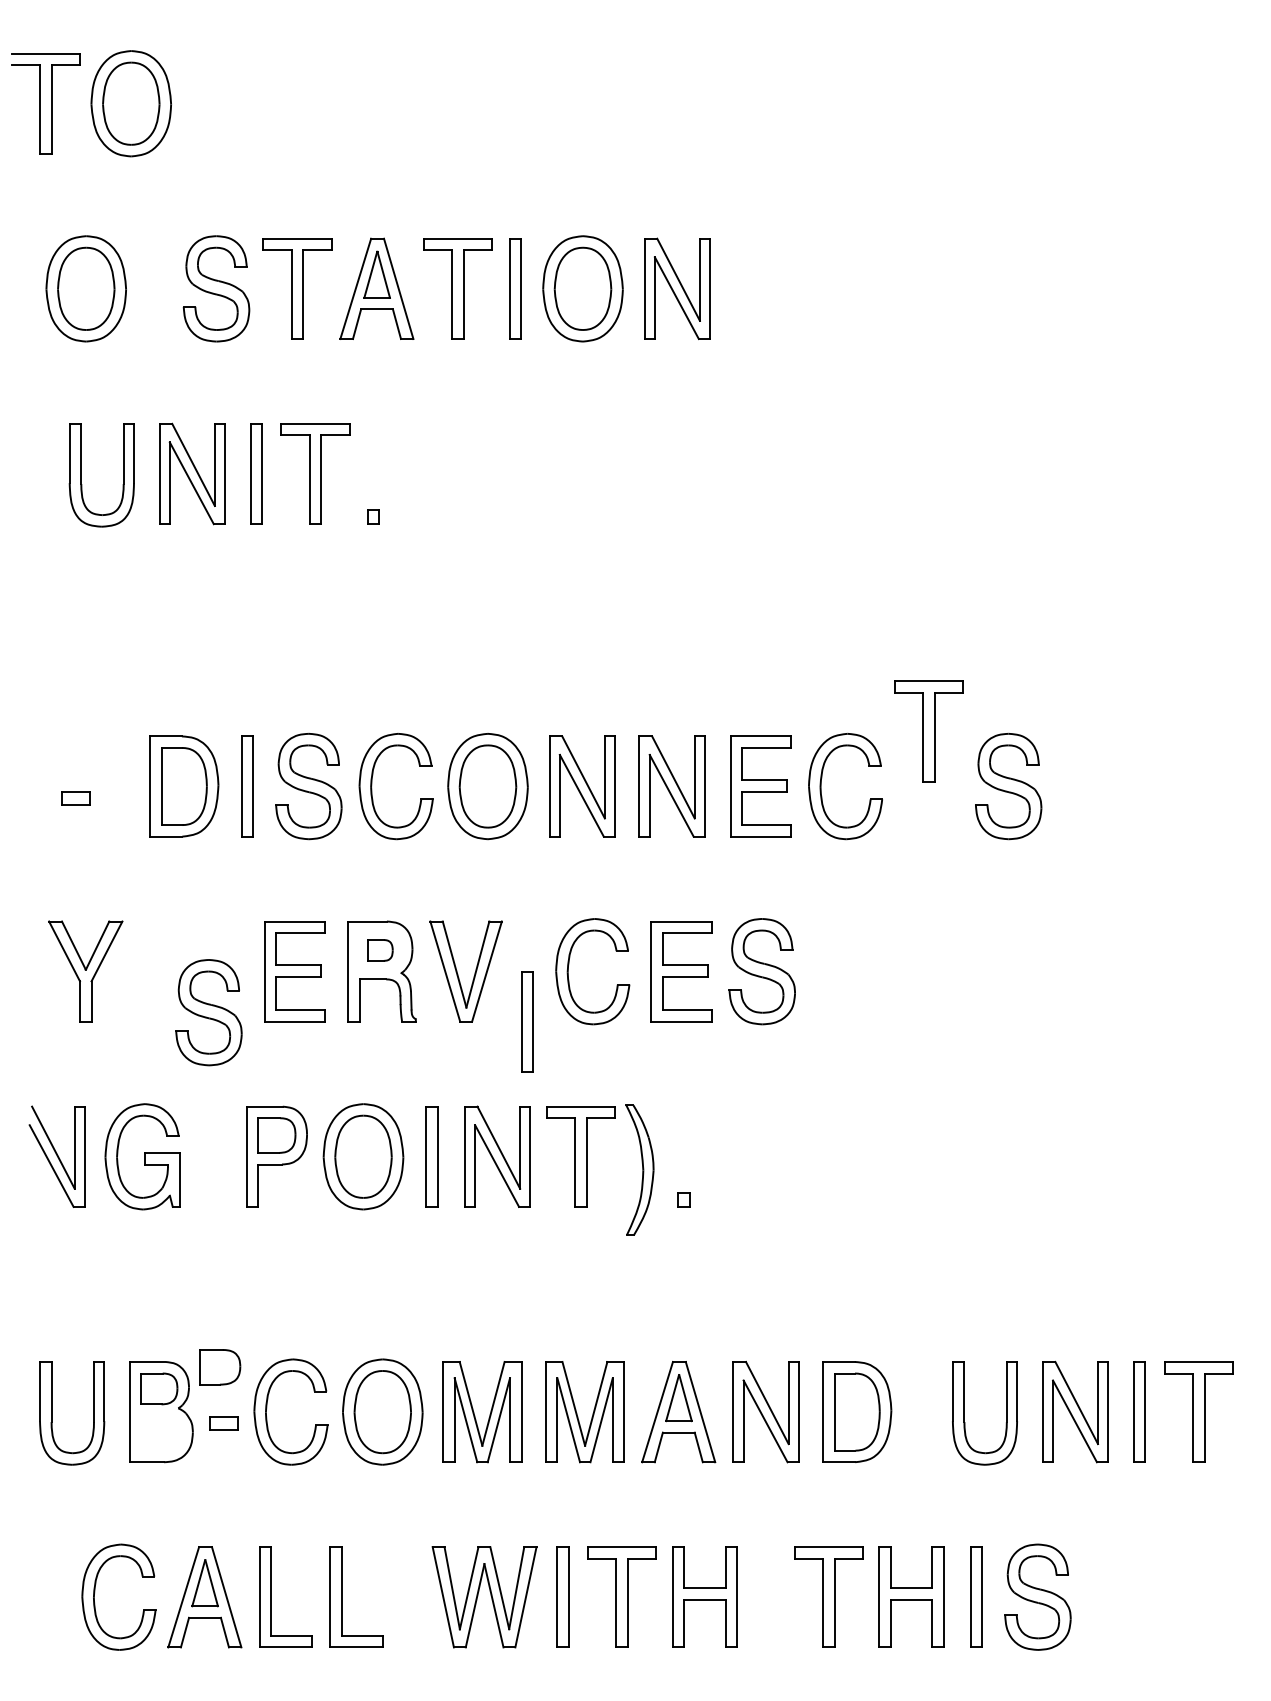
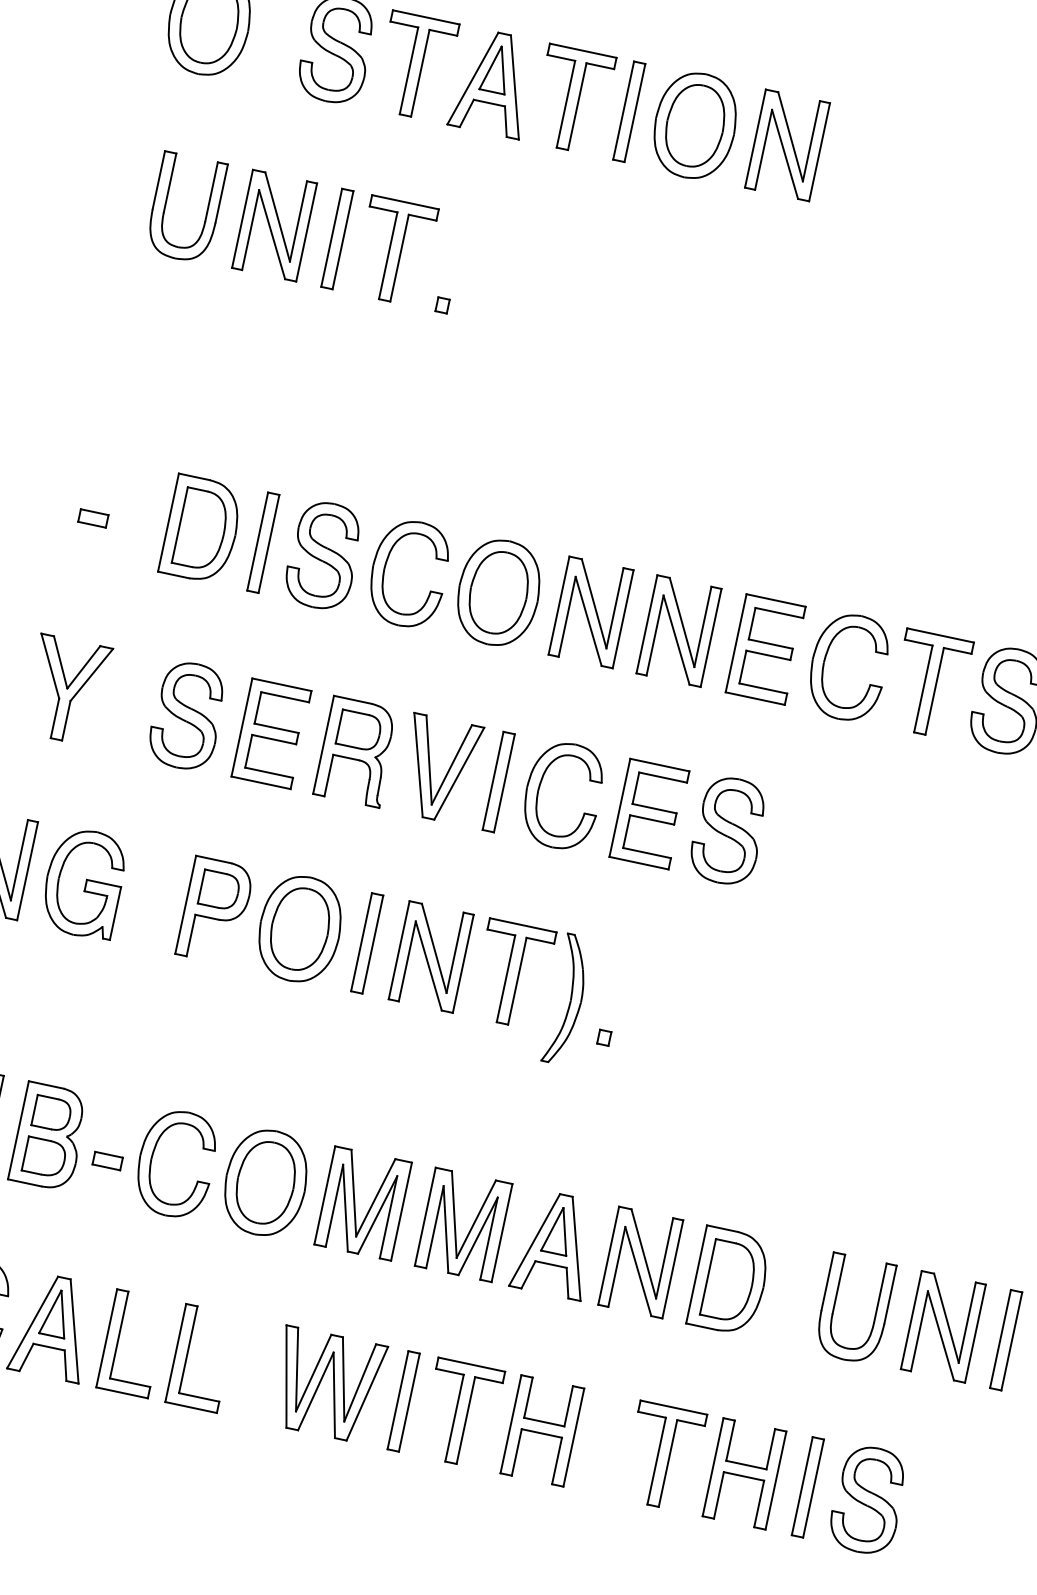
part: (928, 731) -> (929, 684), moved
part: (380, 950) -> (359, 730), size x1.67
part: (208, 1012) -> (186, 715), moved
part: (527, 1021) -> (498, 781), moved
part: (220, 1367) -> (44, 1157), moved

